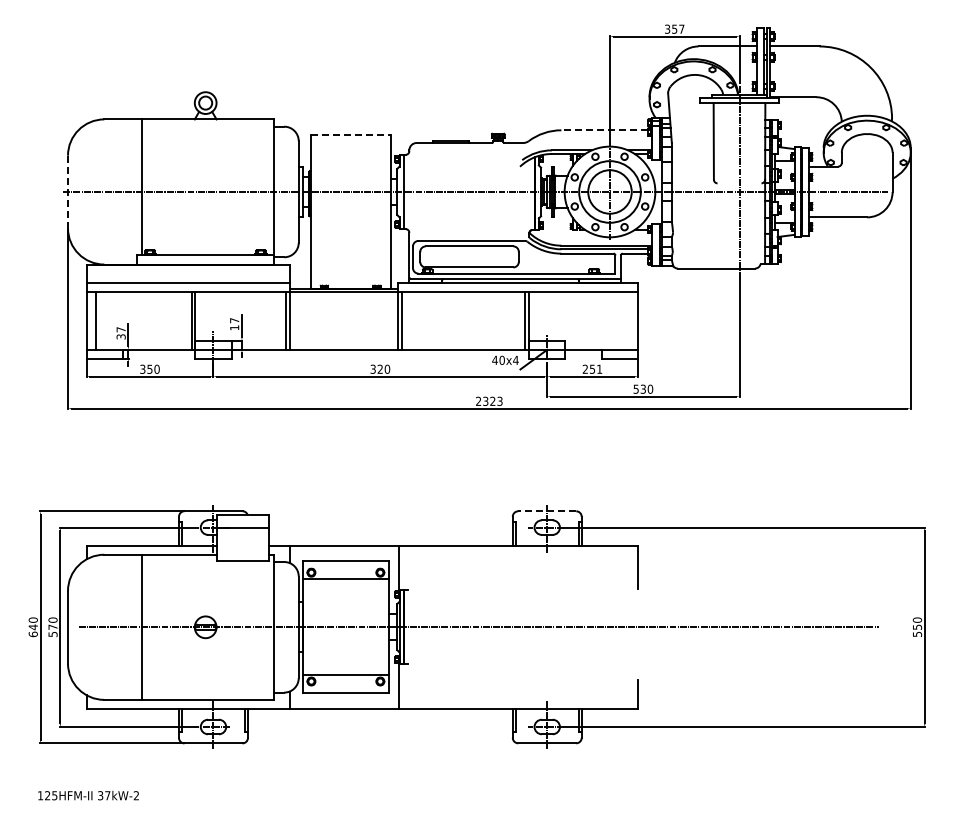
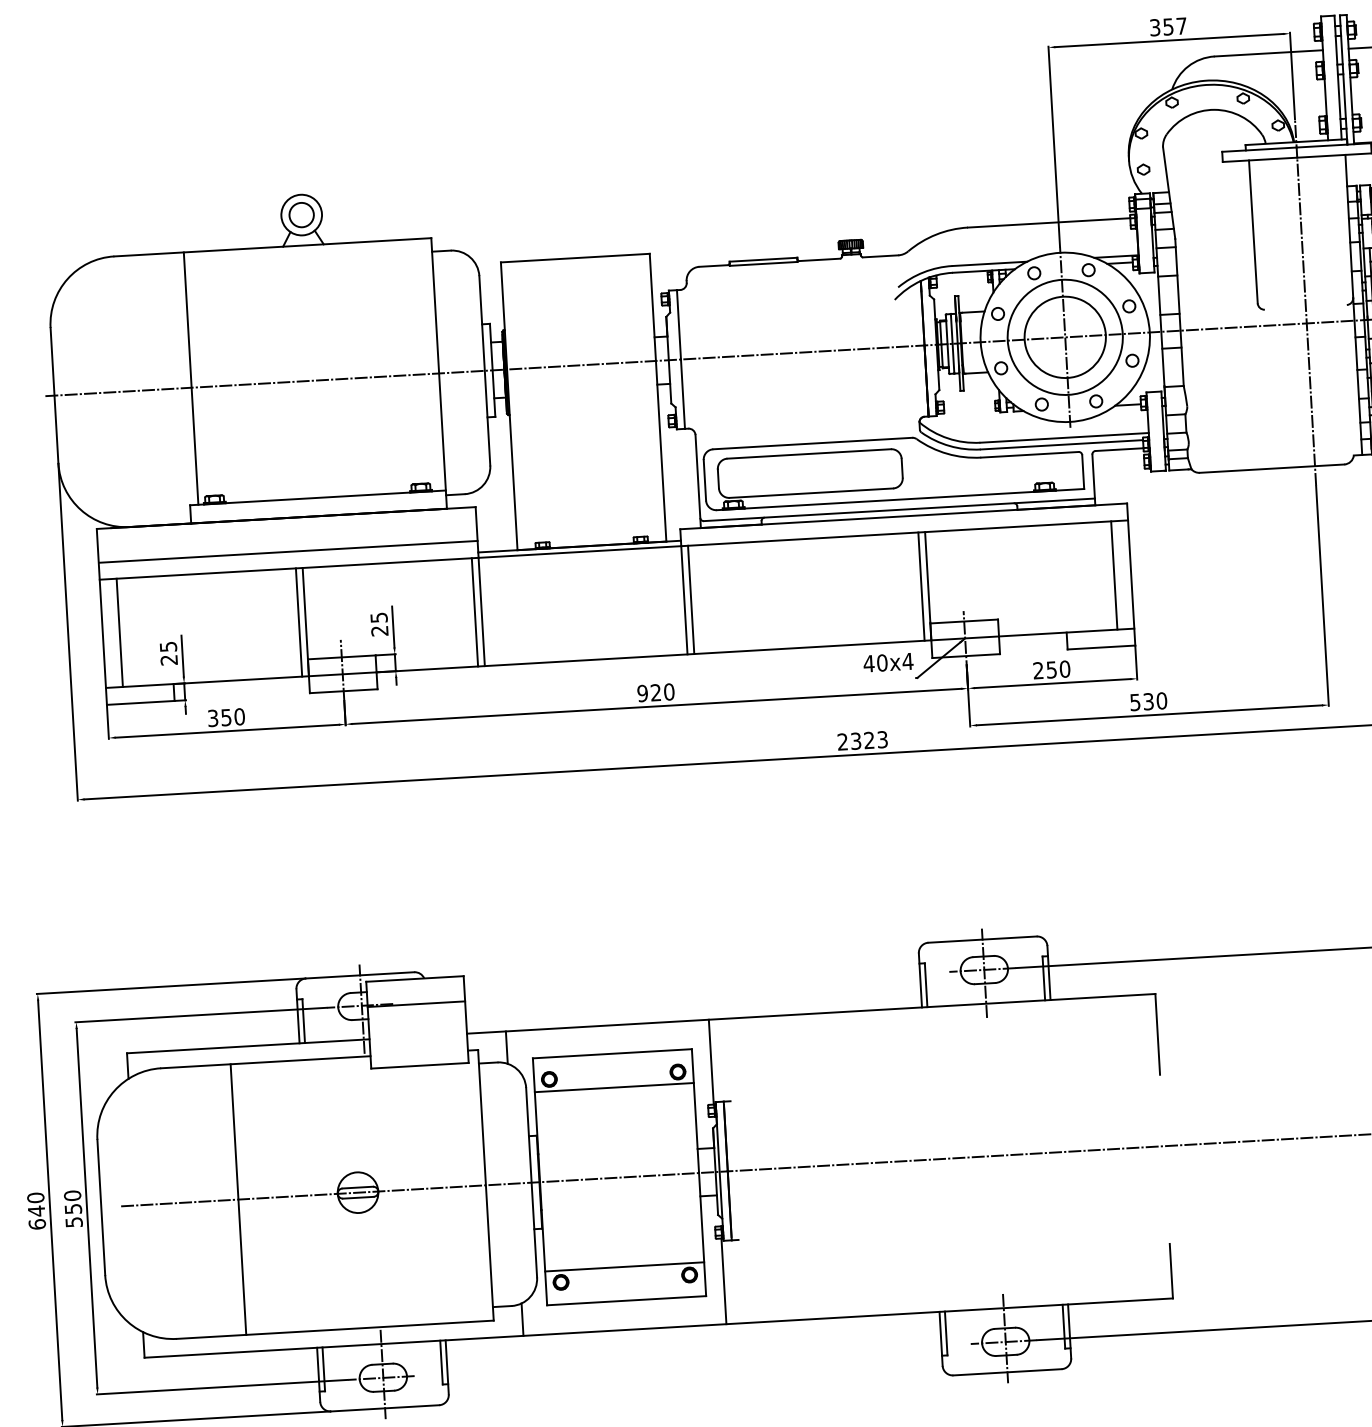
line: (604, 130) -> (1048, 223), dashed -> solid
line: (350, 134) -> (575, 258), dashed -> solid
line: (68, 192) -> (55, 396), dashed -> solid
line: (628, 320) -> (1113, 575), added
text: (234, 324) -> (379, 624), 17 -> 25
text: (120, 333) -> (167, 653), 37 -> 25
text: (372, 368) -> (641, 692), 320 -> 920
text: (599, 368) -> (1064, 667), 251 -> 250
line: (546, 511) -> (981, 940), dashed -> solid
text: (52, 626) -> (72, 1207), 570 -> 550

